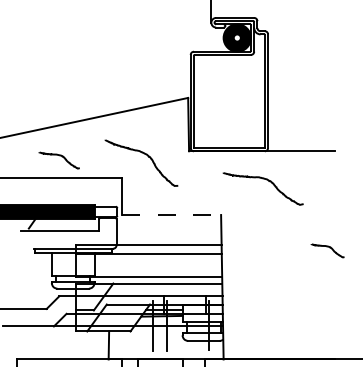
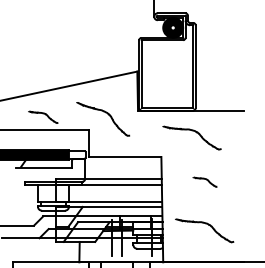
line: (171, 214) -> (125, 156), dashed -> solid
curve: (326, 247) -> (204, 179), moved
curve: (281, 307) -> (205, 224), added

